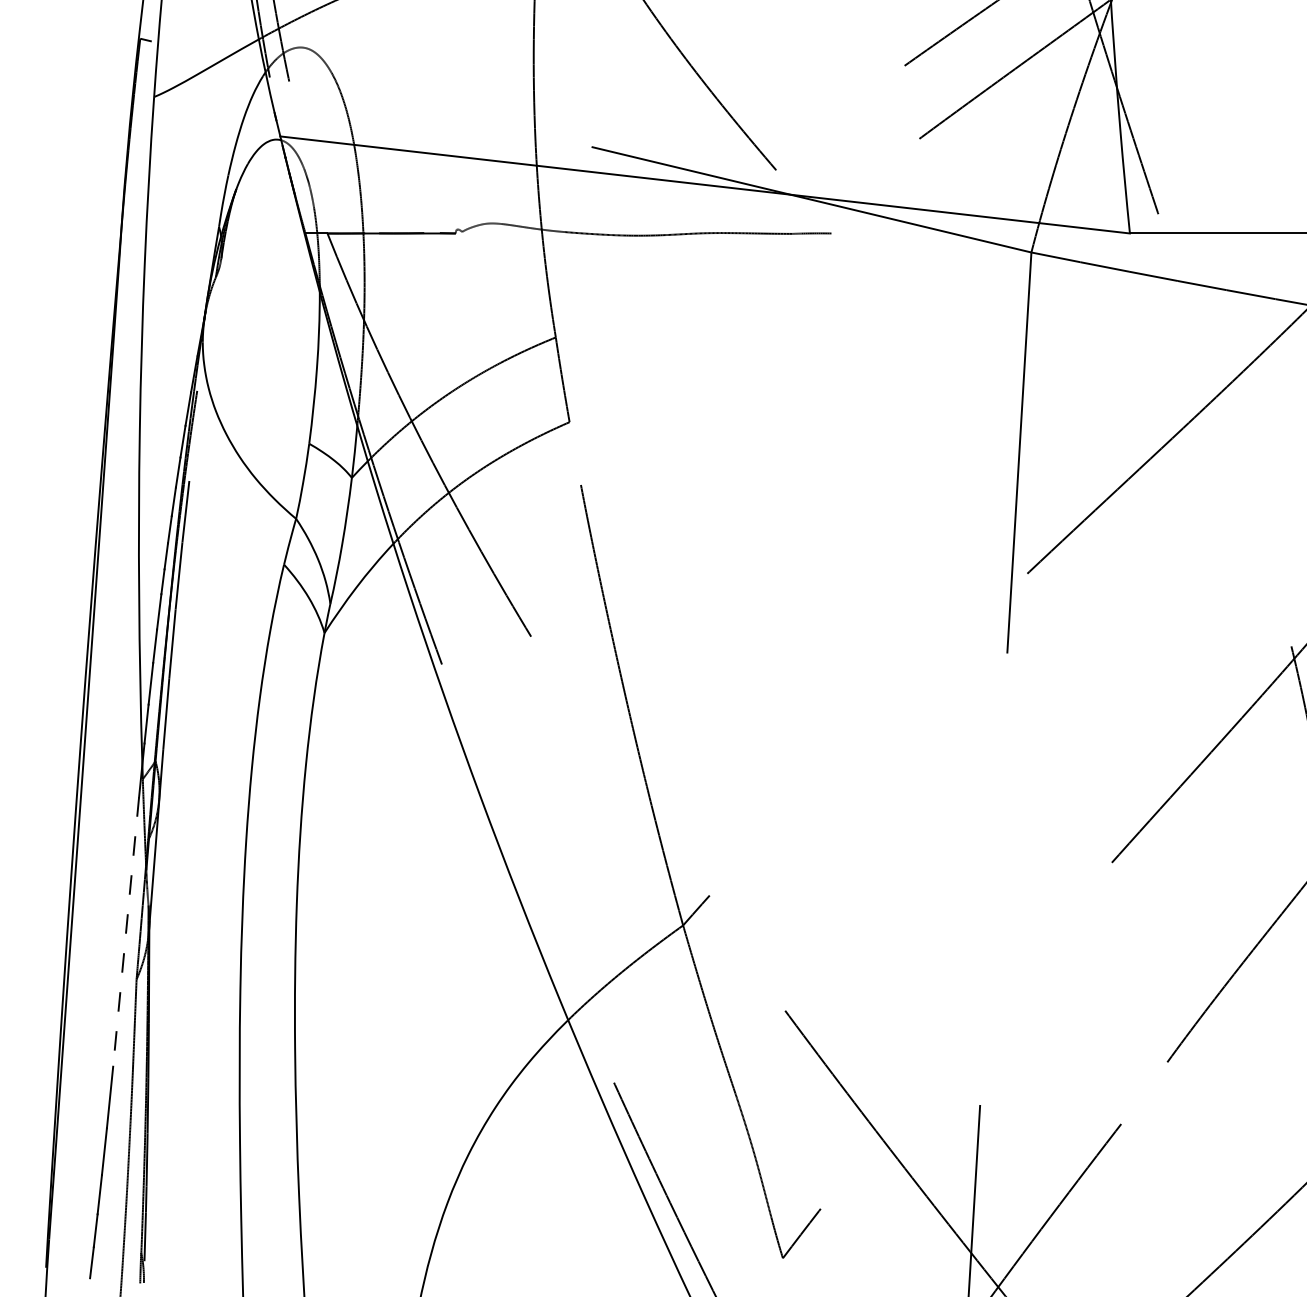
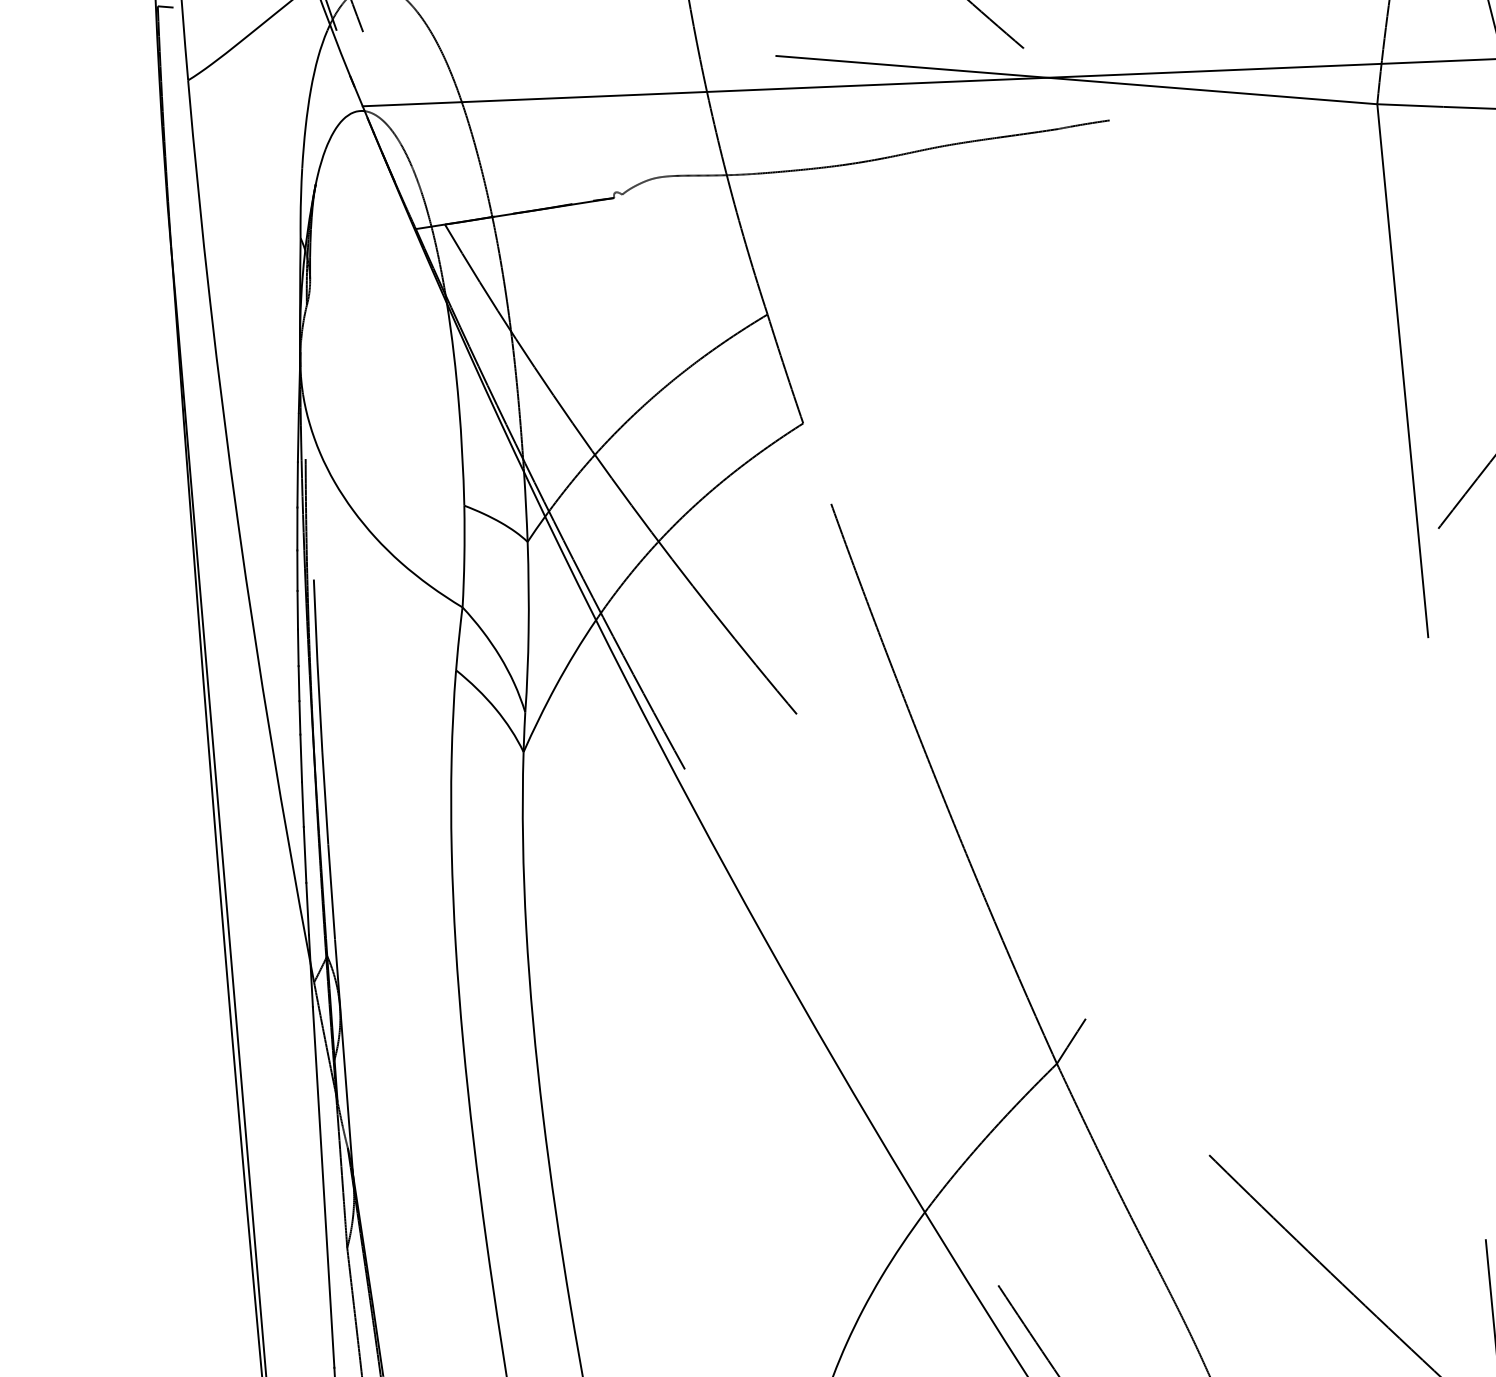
line: (126, 932) -> (324, 1188), dashed -> solid

